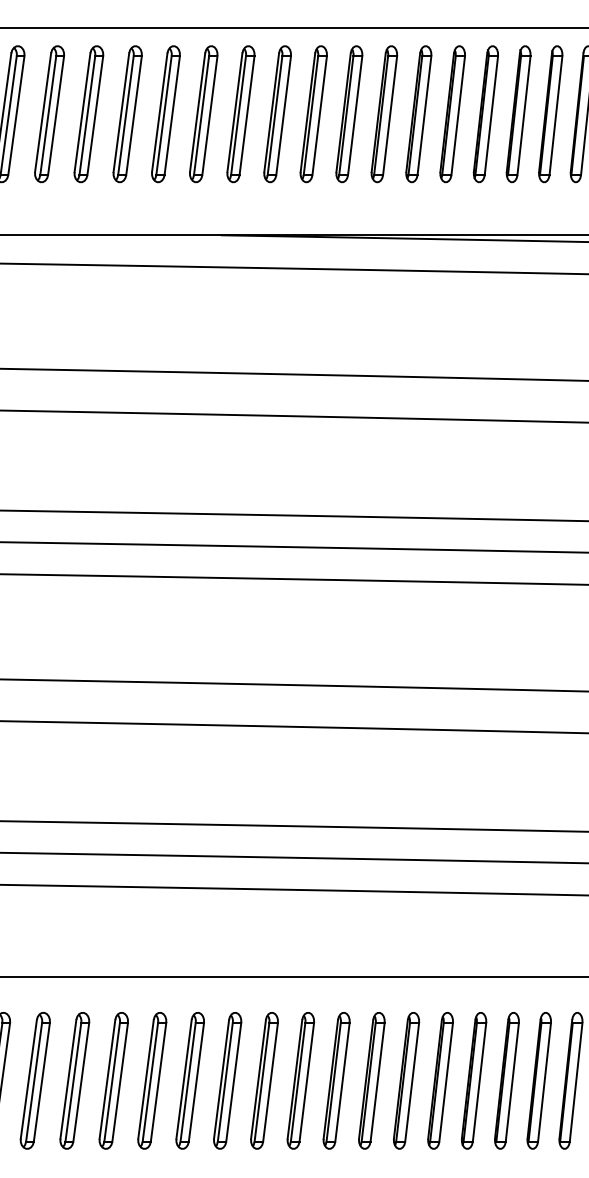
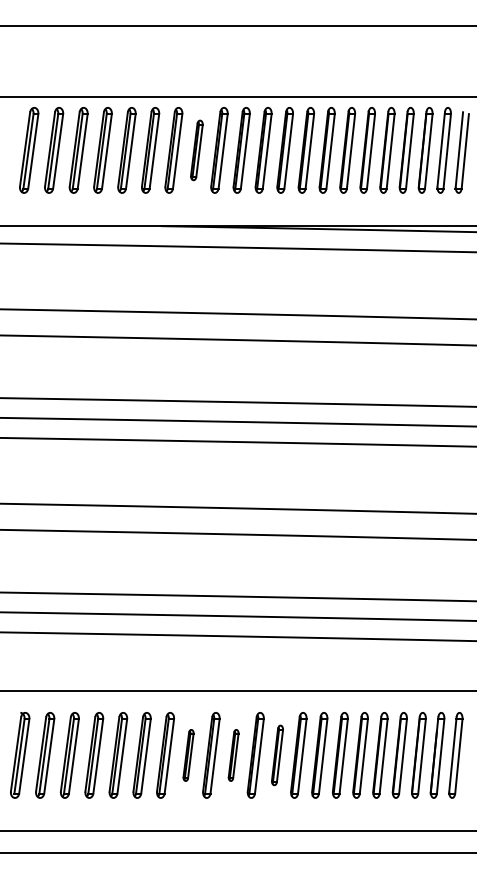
part: (277, 114) -> (196, 150), size x0.7
part: (264, 1080) -> (188, 755), size x0.6
part: (336, 1080) -> (233, 755), size x0.6
part: (406, 1080) -> (277, 755), size x0.7

